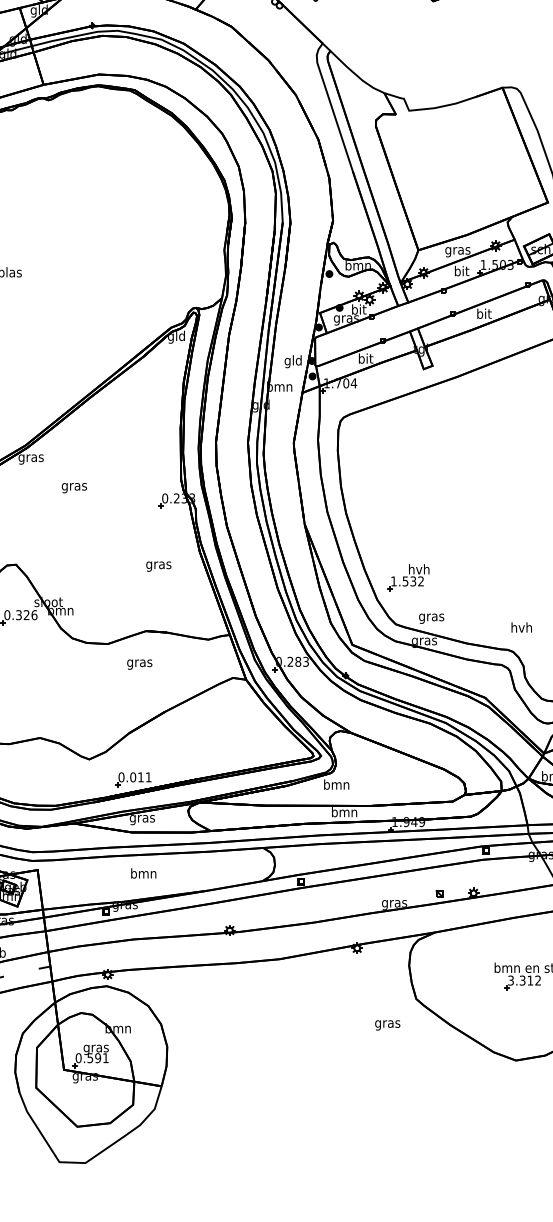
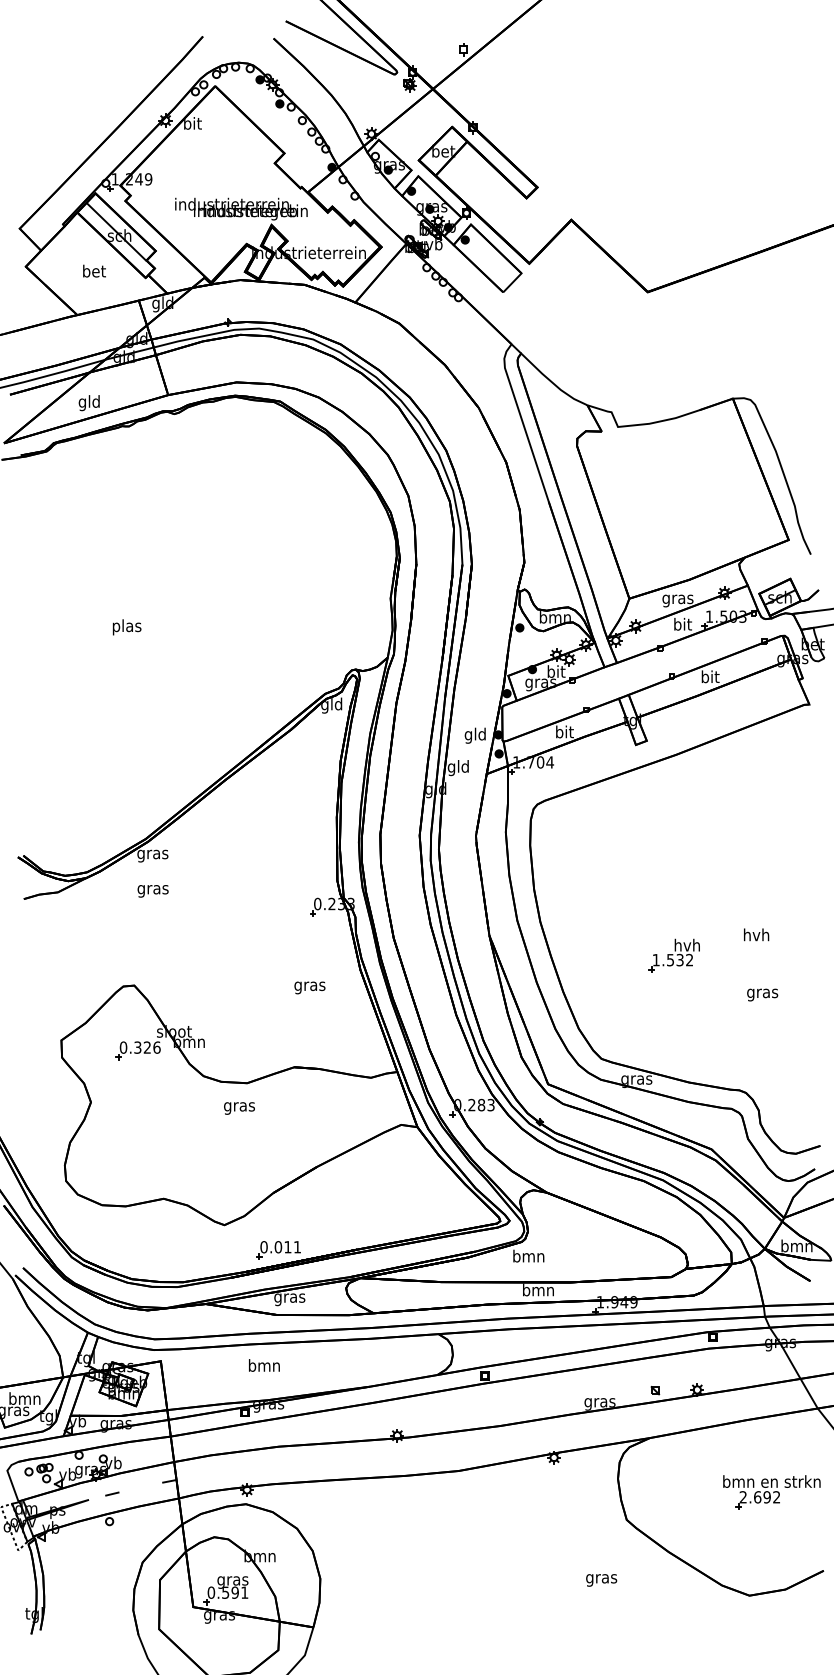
text: (279, 388) -> (458, 768), bmn -> gld
text: (73, 488) -> (152, 891), moved
part: (407, 577) -> (673, 955), moved
text: (431, 618) -> (762, 994), moved
text: (521, 627) -> (756, 934), moved
text: (139, 664) -> (239, 1108), moved
text: (143, 873) -> (264, 1365), moved
text: (520, 980) -> (754, 1497), 3.312 -> 2.692
text: (387, 1025) -> (601, 1580), moved

